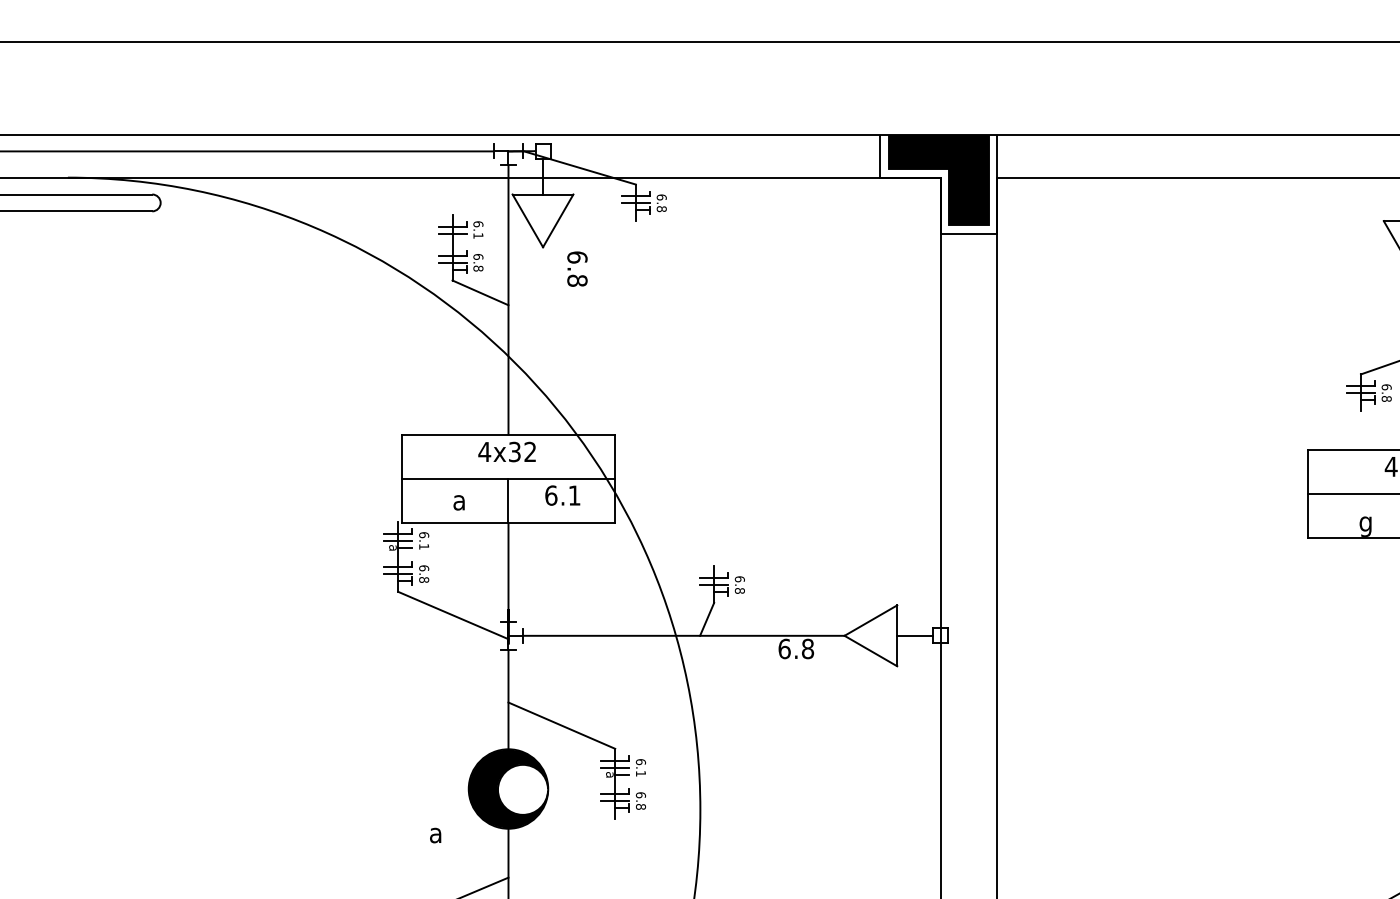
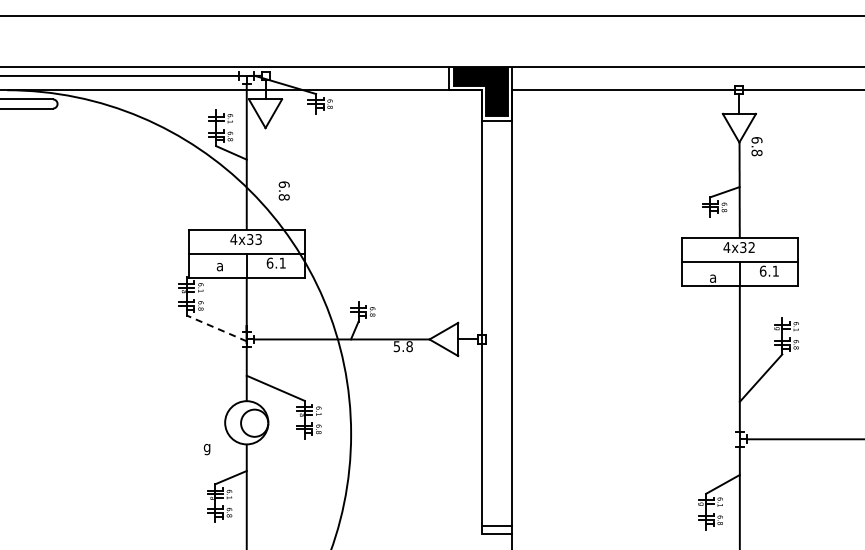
text: (576, 268) -> (283, 190), moved
text: (530, 452) -> (258, 239), 4x32 -> 4x33
text: (1364, 525) -> (712, 279), g -> a
line: (452, 615) -> (216, 328), solid -> dashed
text: (783, 648) -> (396, 346), 6.8 -> 5.8
fill: (508, 788) -> (246, 422), removed
text: (434, 838) -> (206, 449), a -> g

